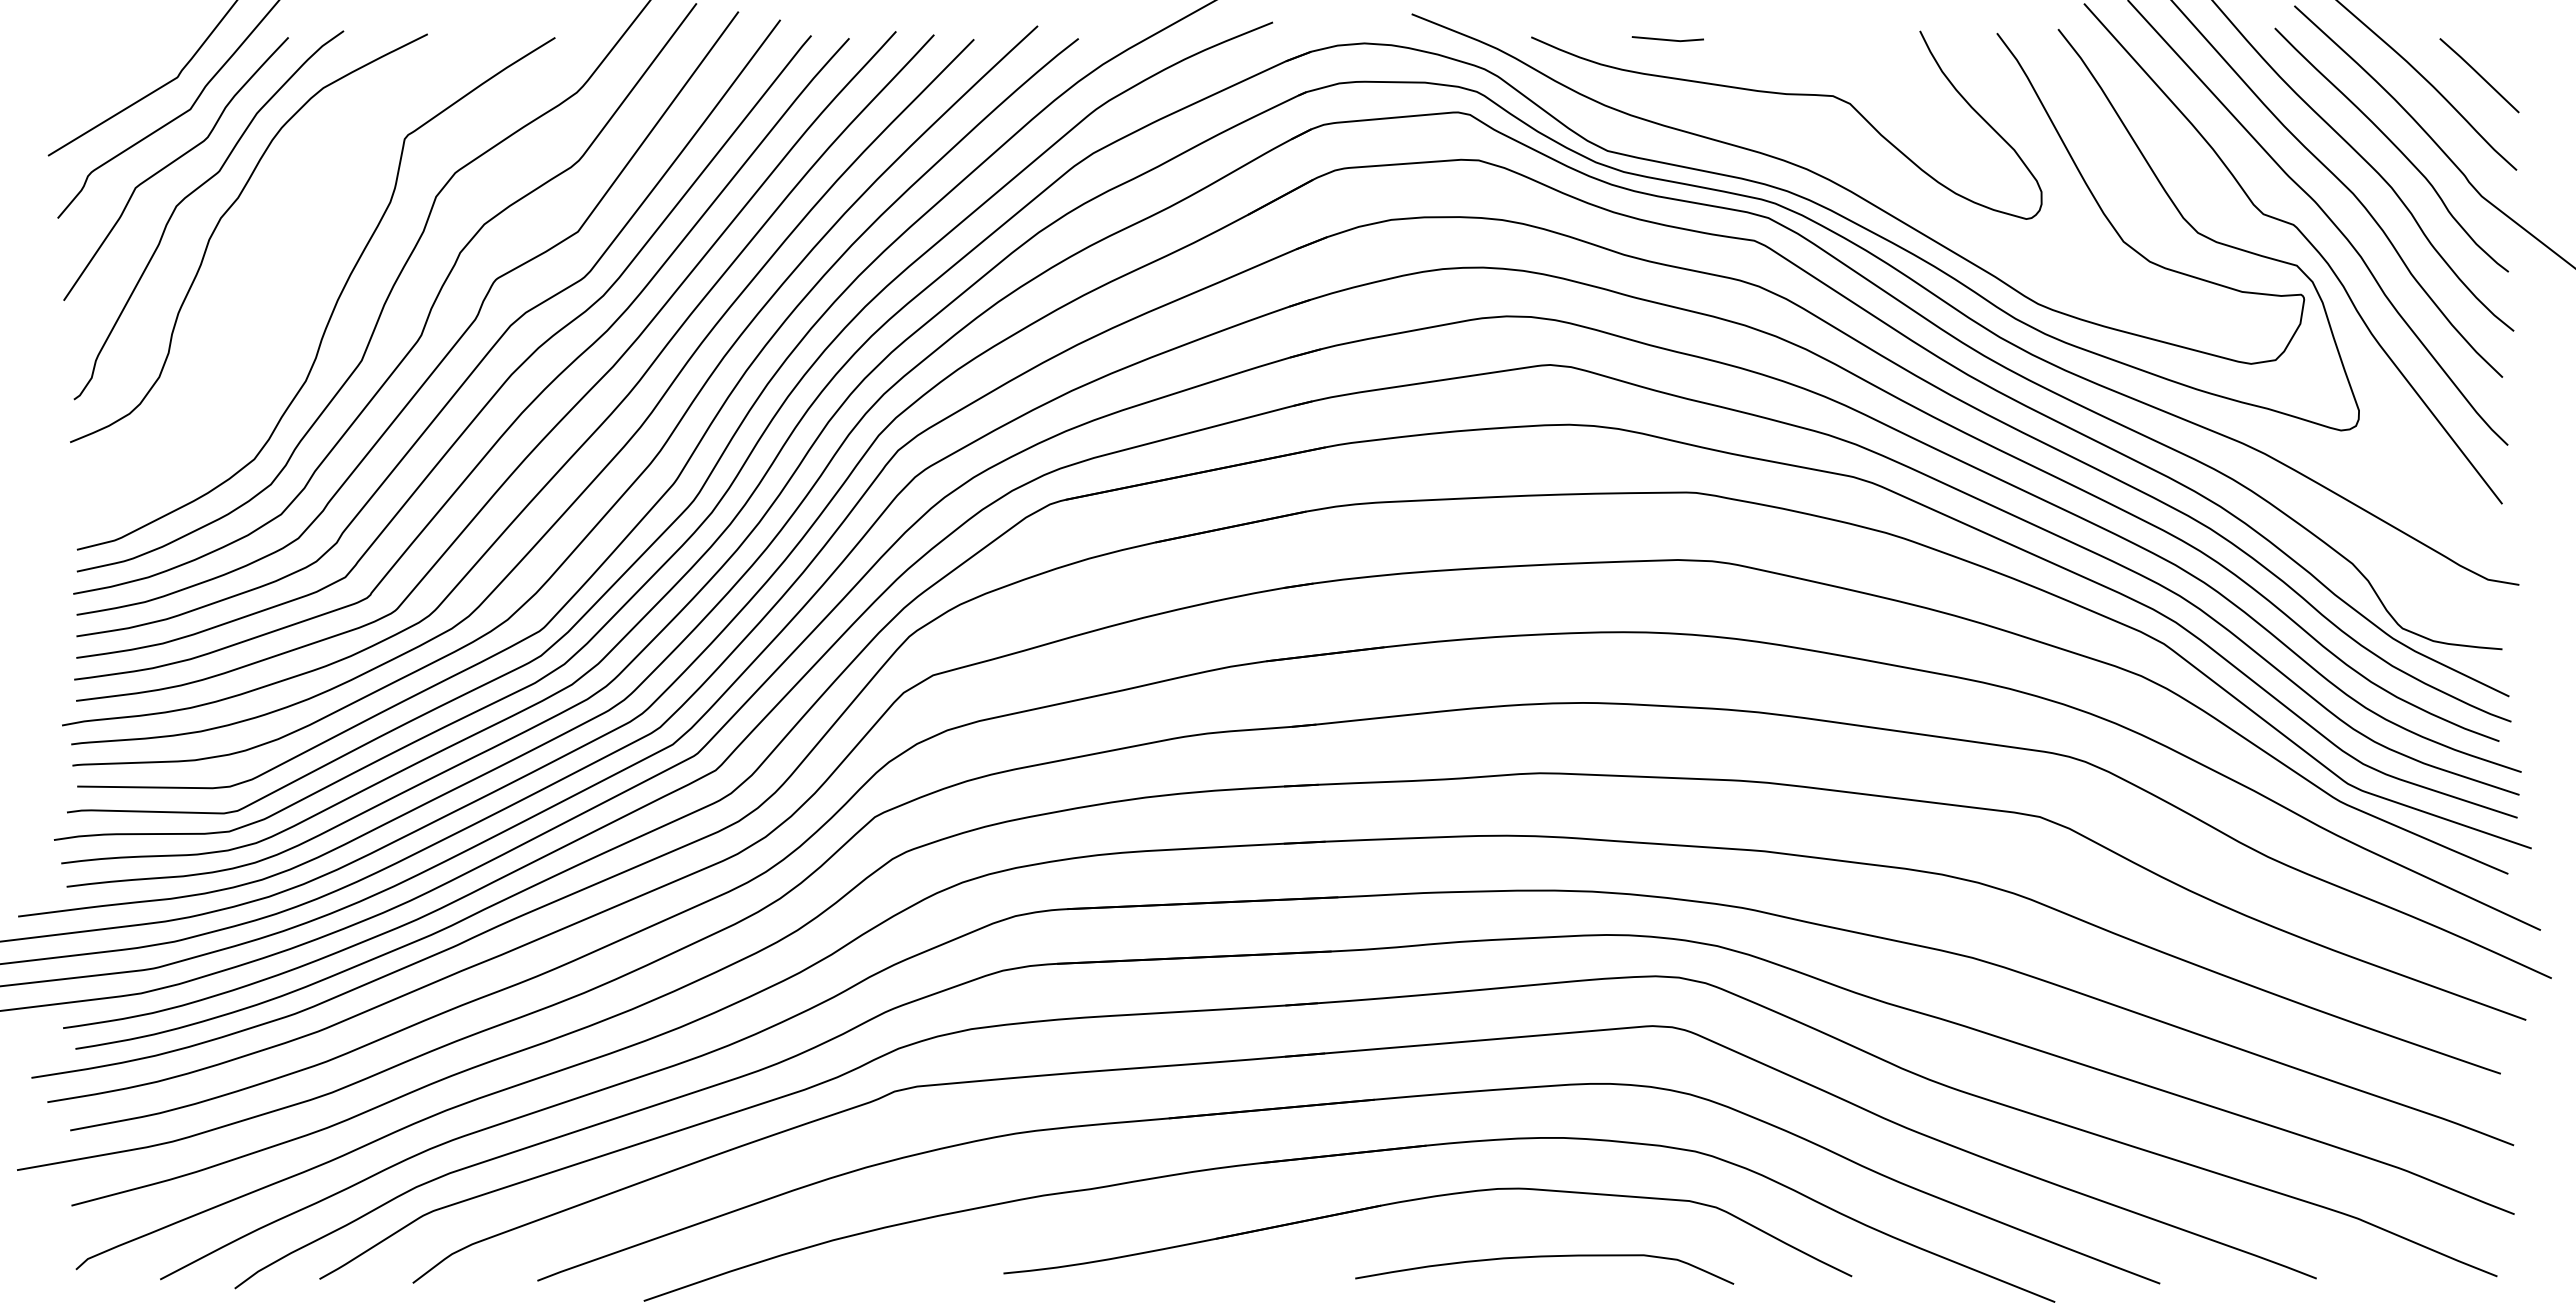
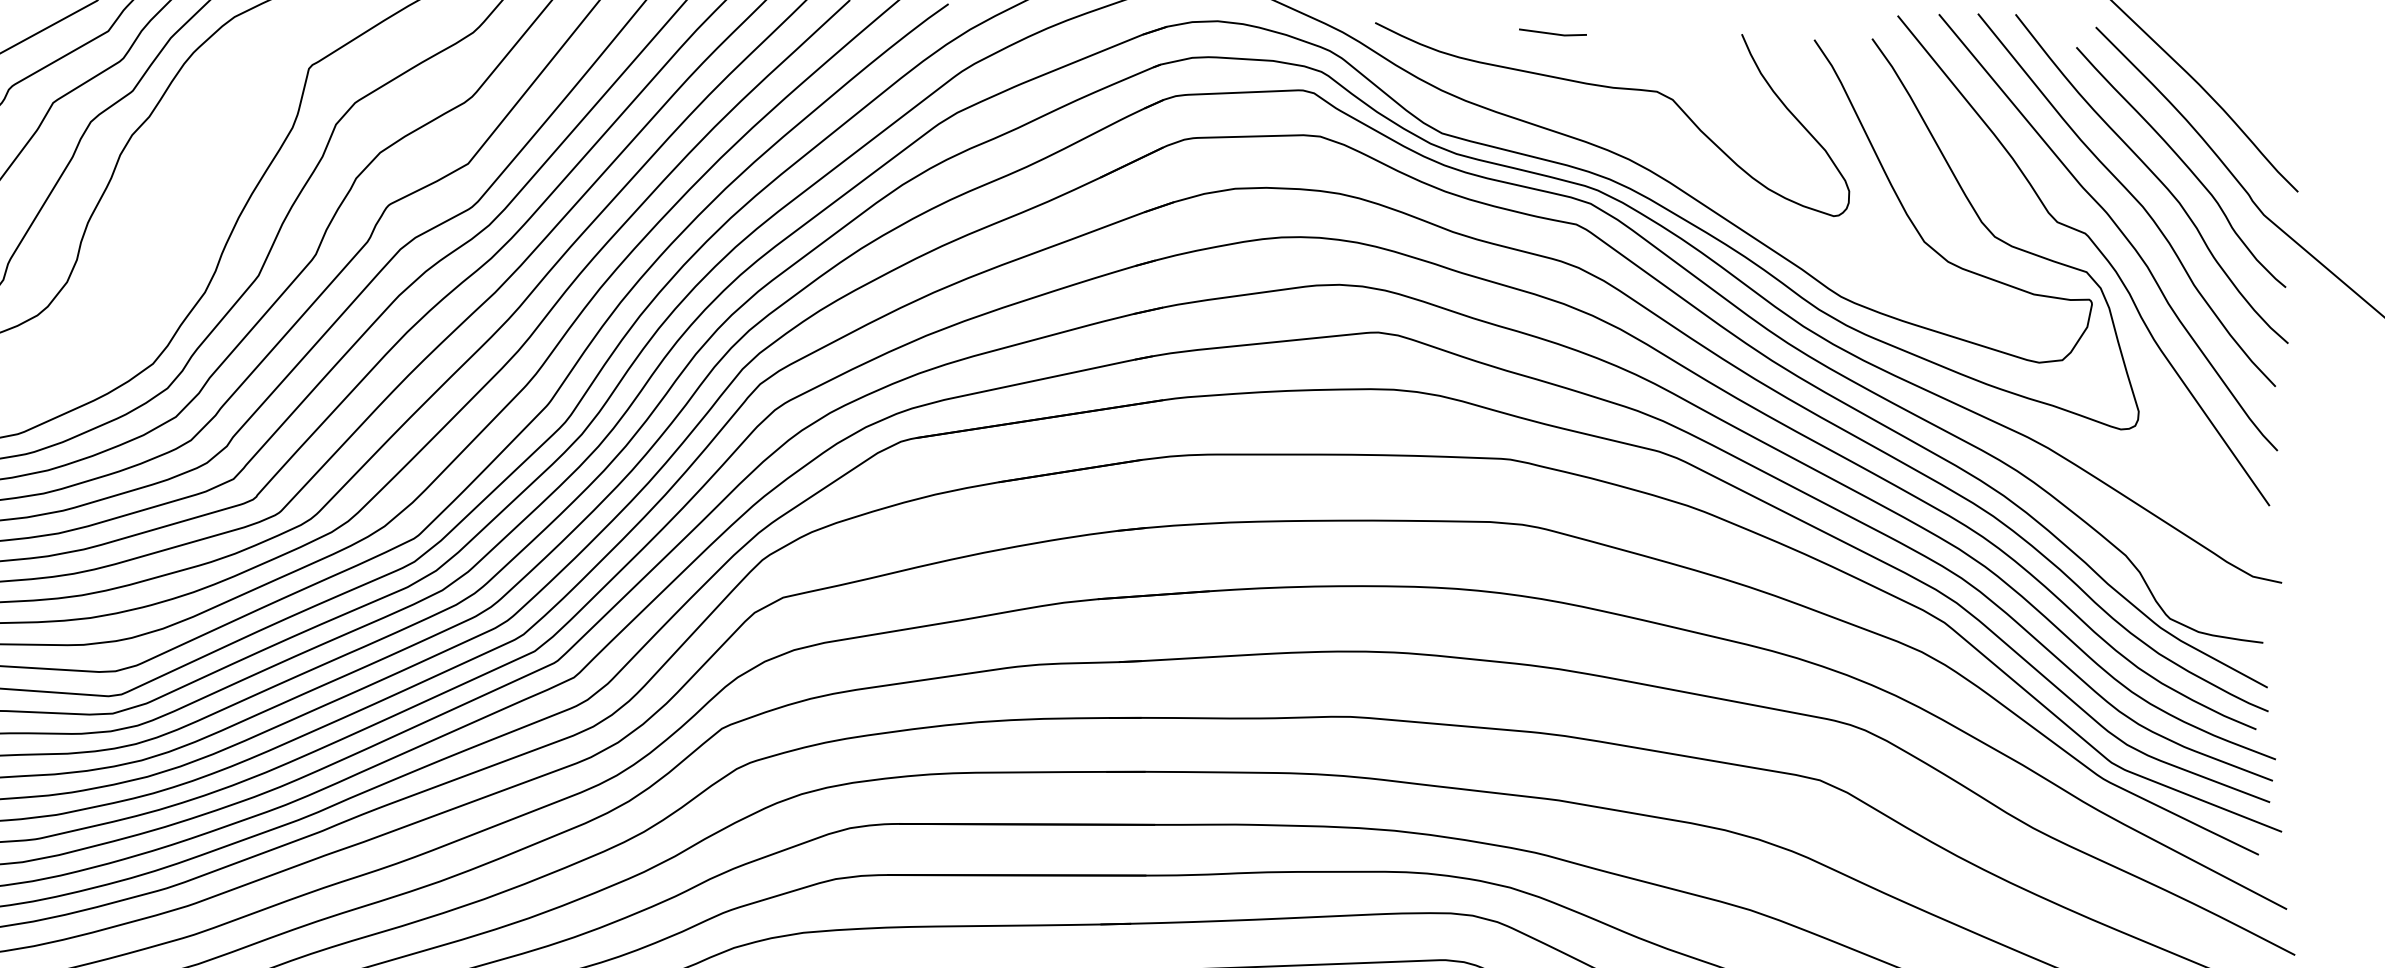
line: (1667, 39) -> (1552, 33), moved
line: (2479, 75) -> (2267, 101), removed

